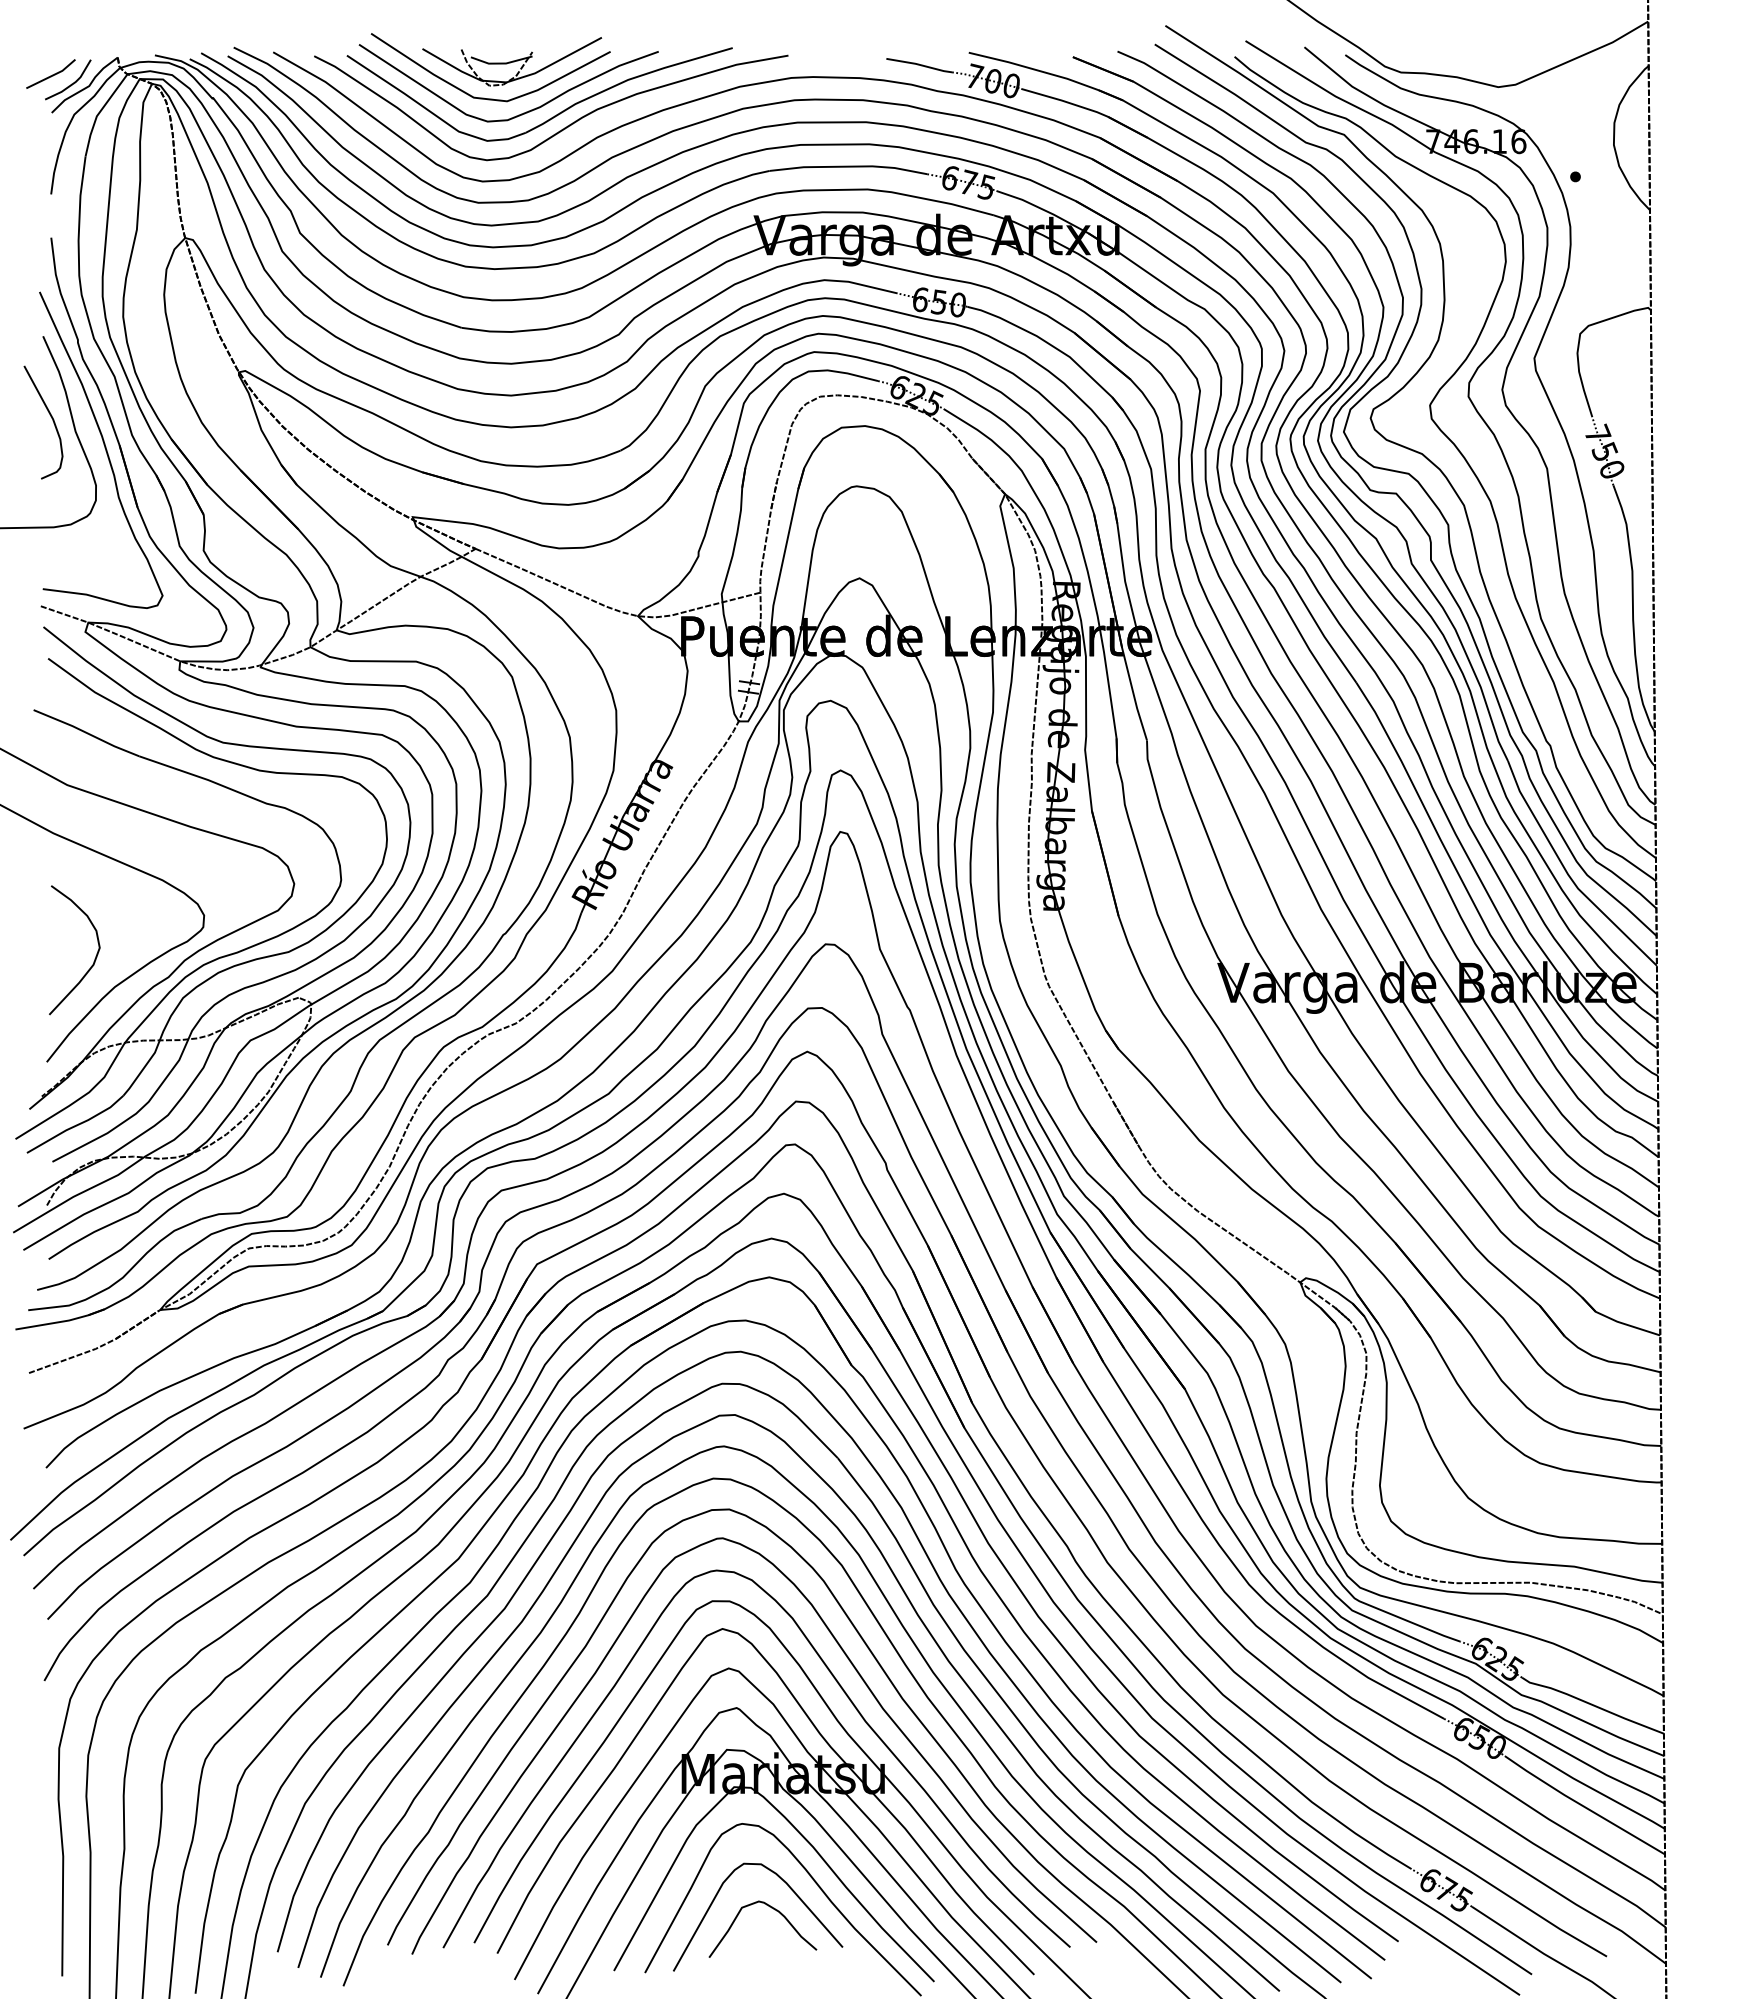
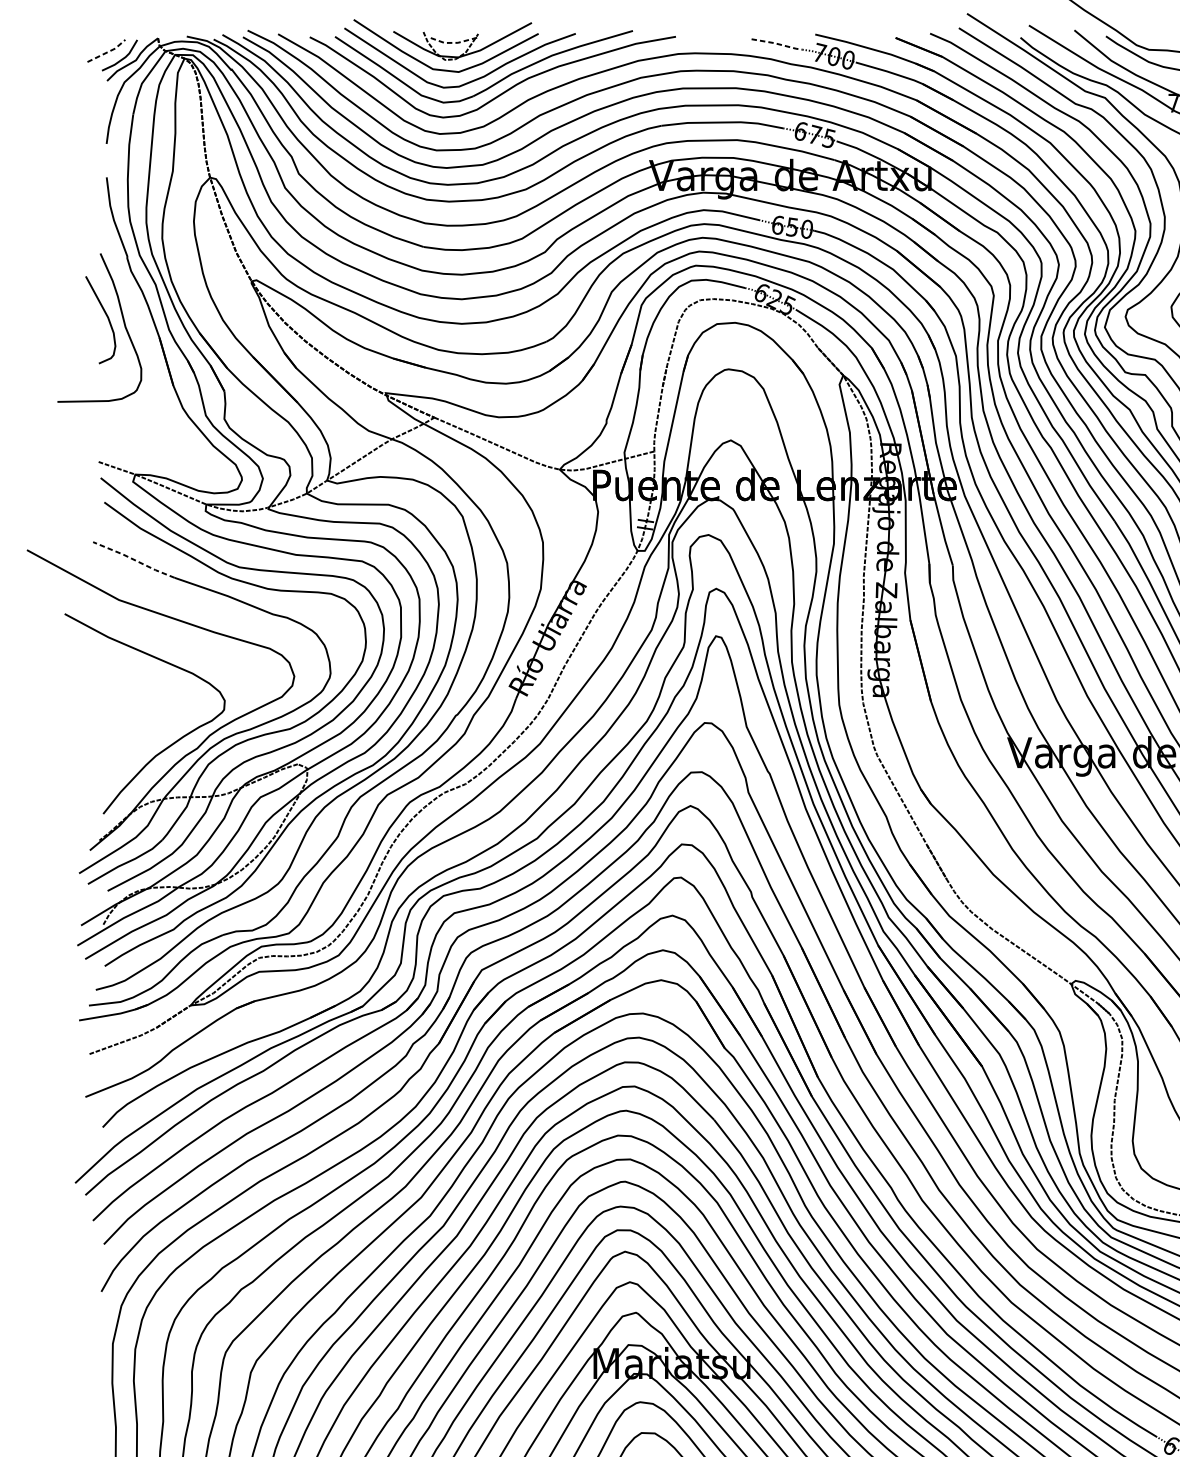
line: (502, 63) -> (455, 42), solid -> dashed
line: (920, 65) -> (777, 44), solid -> dashed
line: (52, 75) -> (107, 52), solid -> dashed
curve: (104, 448) -> (147, 340), removed
line: (85, 732) -> (133, 559), solid -> dashed
curve: (94, 958) -> (140, 733), removed

